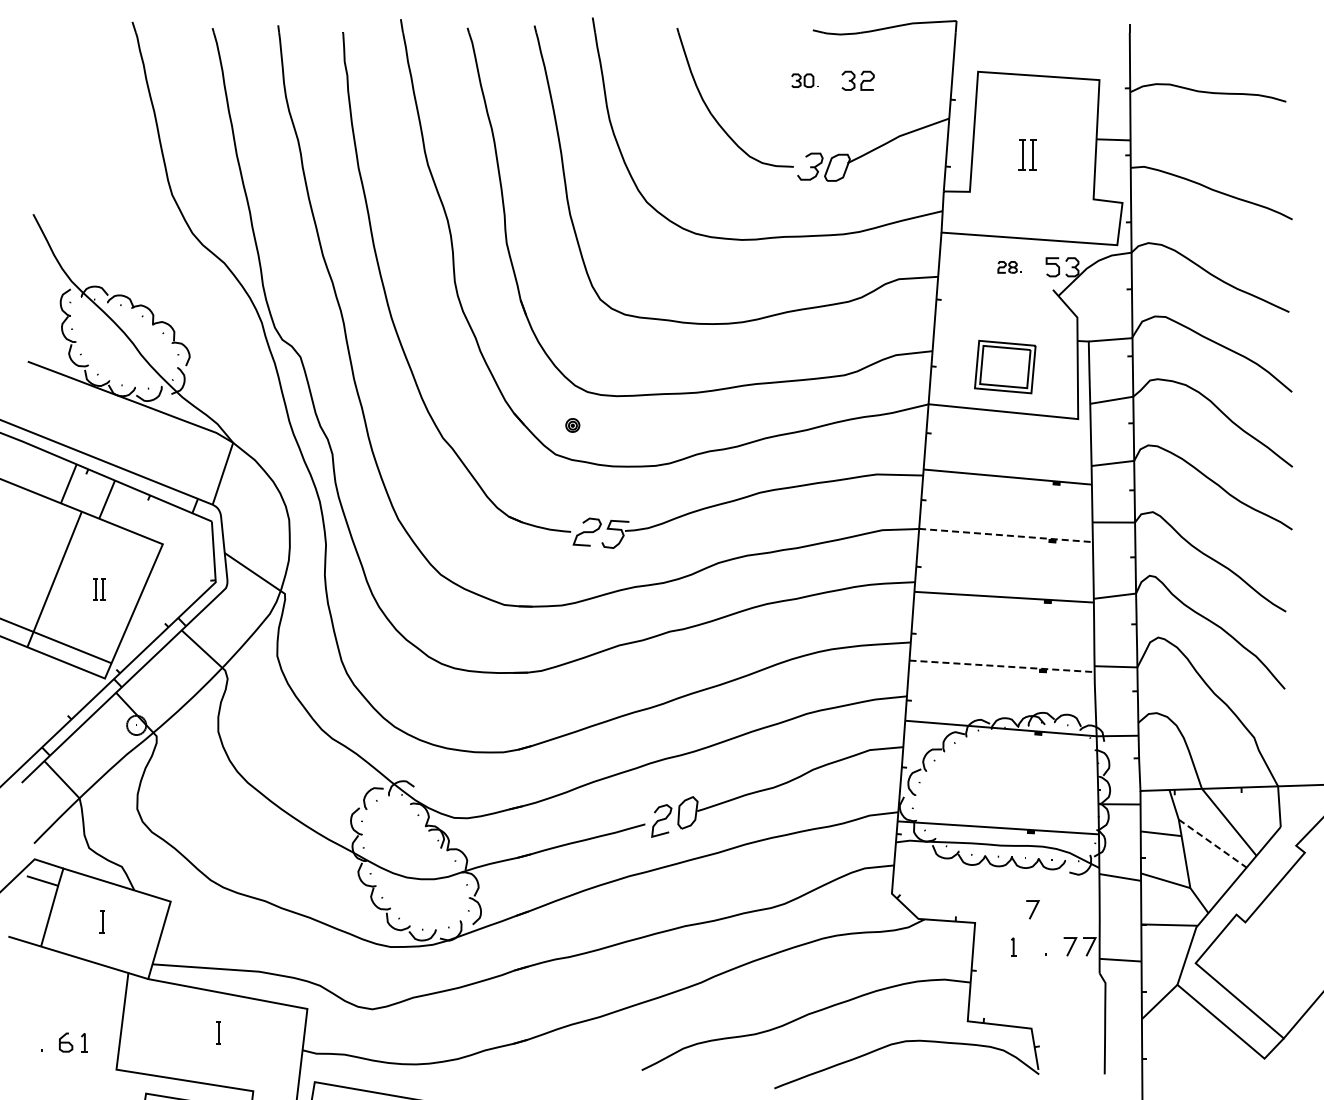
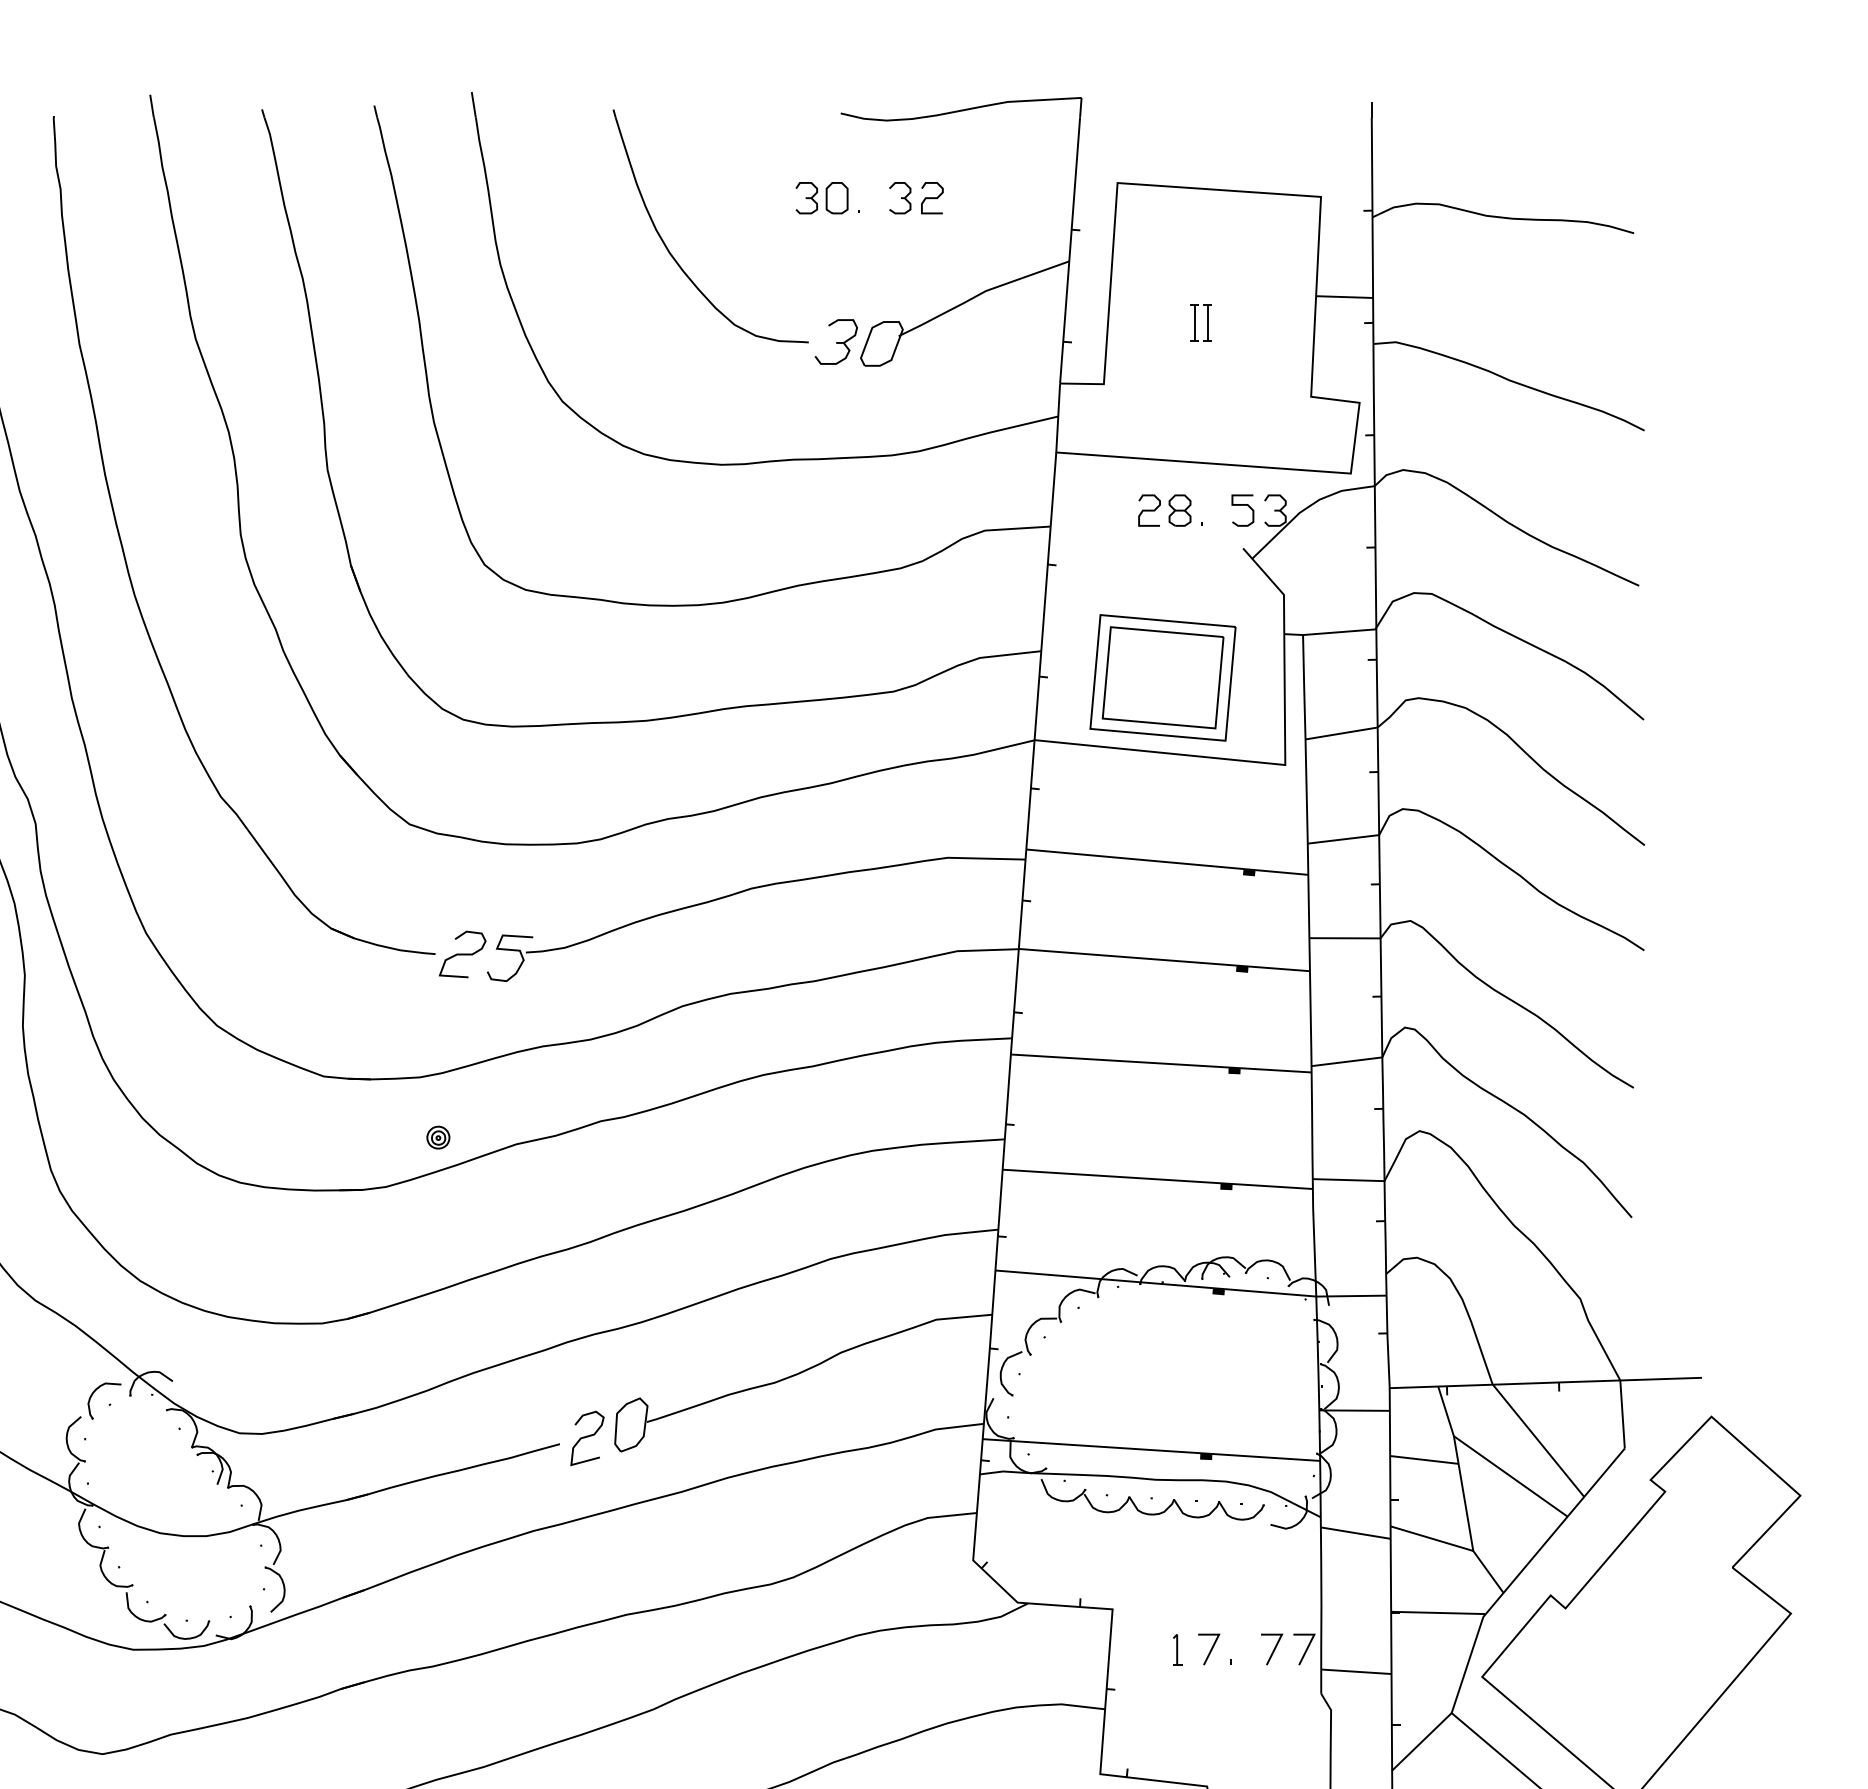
part: (804, 80) -> (826, 197), size x1.43
part: (1027, 155) -> (1200, 323), size x0.71
part: (1009, 267) -> (1170, 510), size x1.67
part: (1005, 366) -> (1163, 676), size x1.43
part: (572, 425) -> (437, 1137), moved
line: (1005, 535) -> (1163, 960), dashed -> solid
line: (1001, 666) -> (1156, 1179), dashed -> solid
line: (1212, 843) -> (1510, 1476), dashed -> solid
line: (1033, 909) -> (1210, 1648), moved

